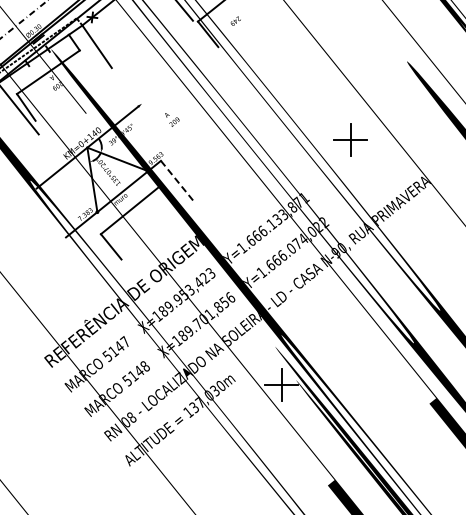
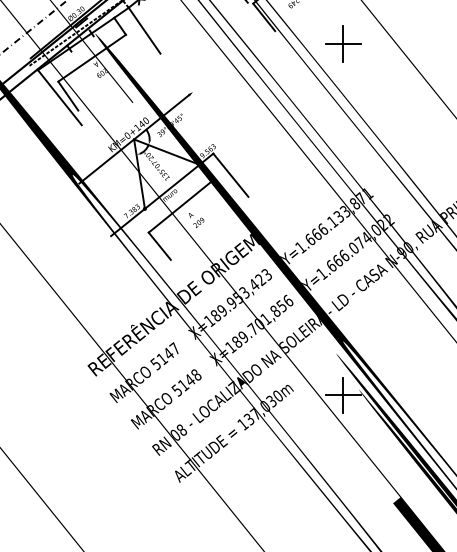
text: (172, 119) -> (196, 220), moved
part: (350, 139) -> (343, 43), moved
line: (177, 180) -> (231, 174), dashed -> solid

